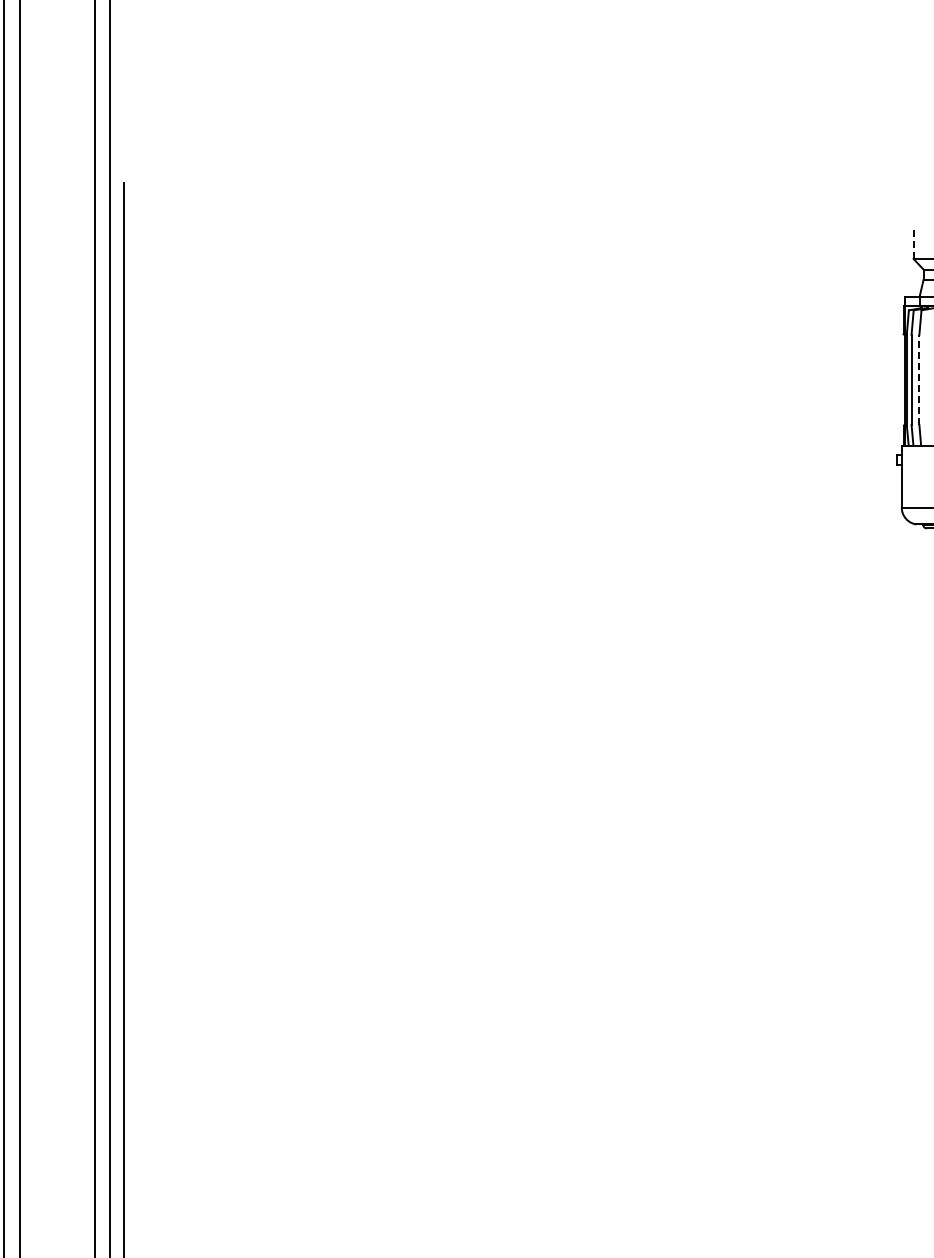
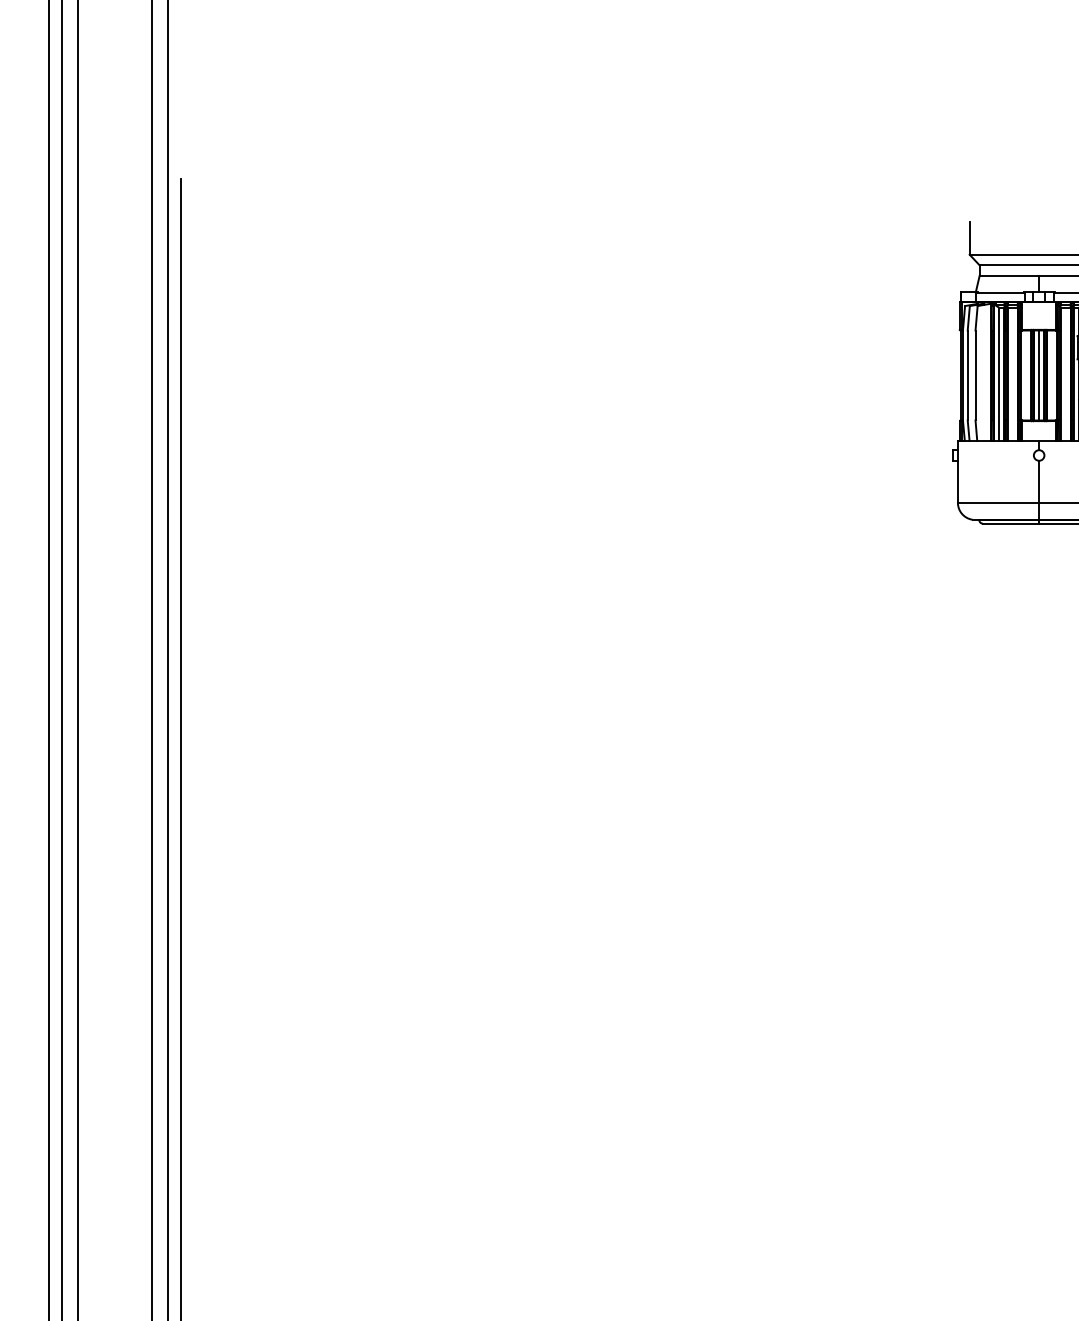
line: (913, 242) -> (969, 238), dashed -> solid
line: (919, 379) -> (975, 375), dashed -> solid

